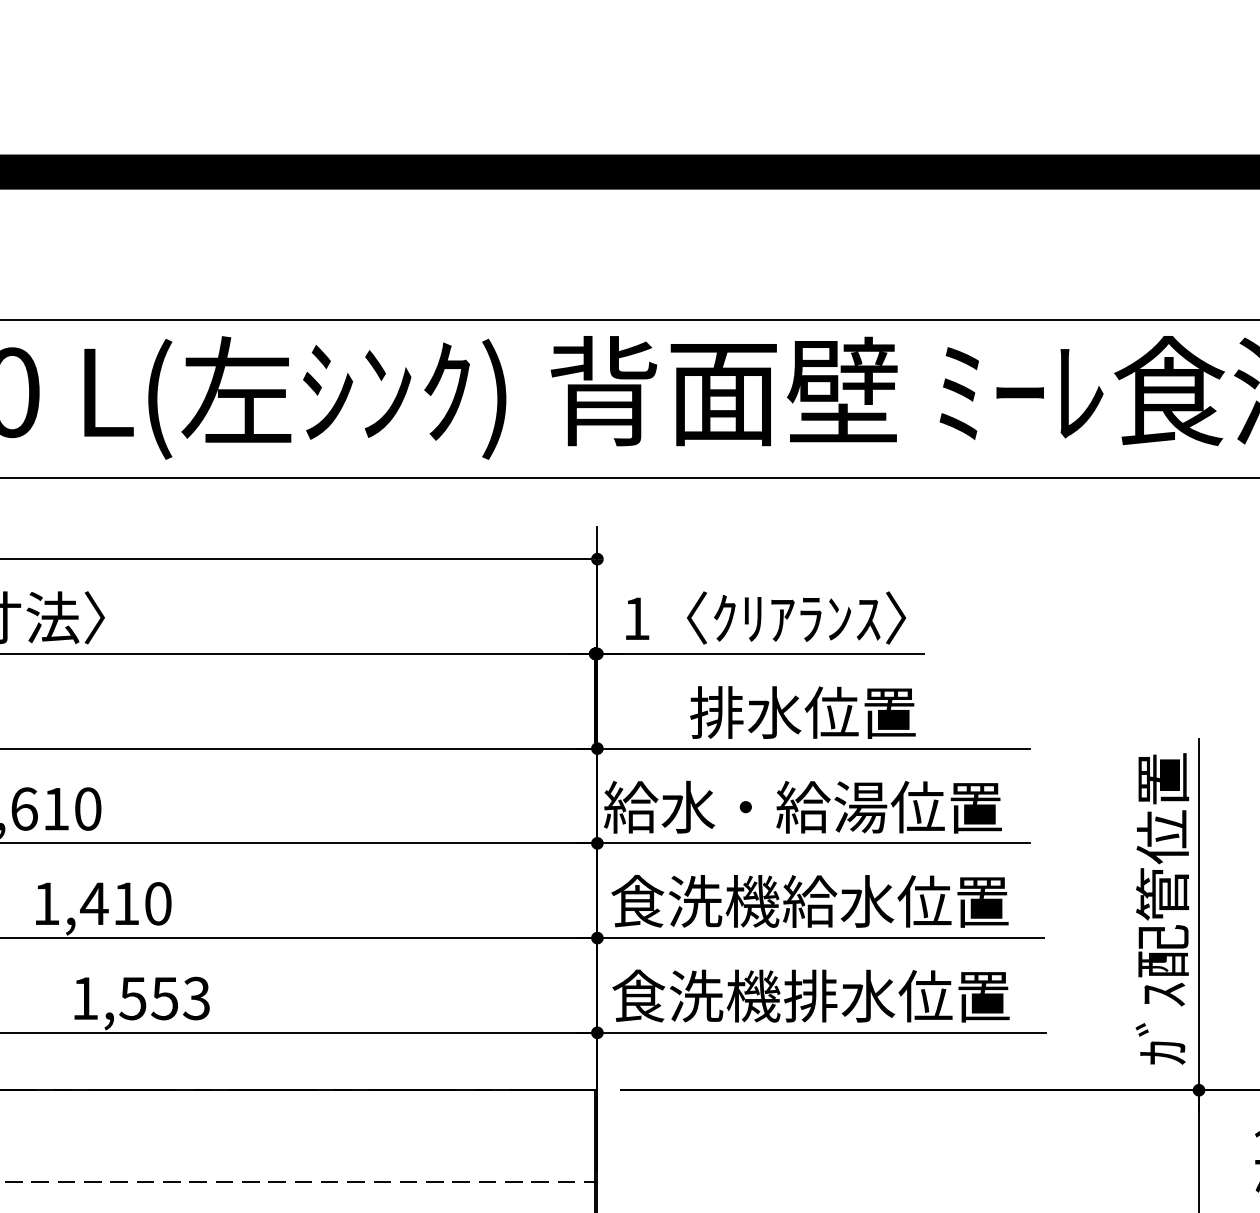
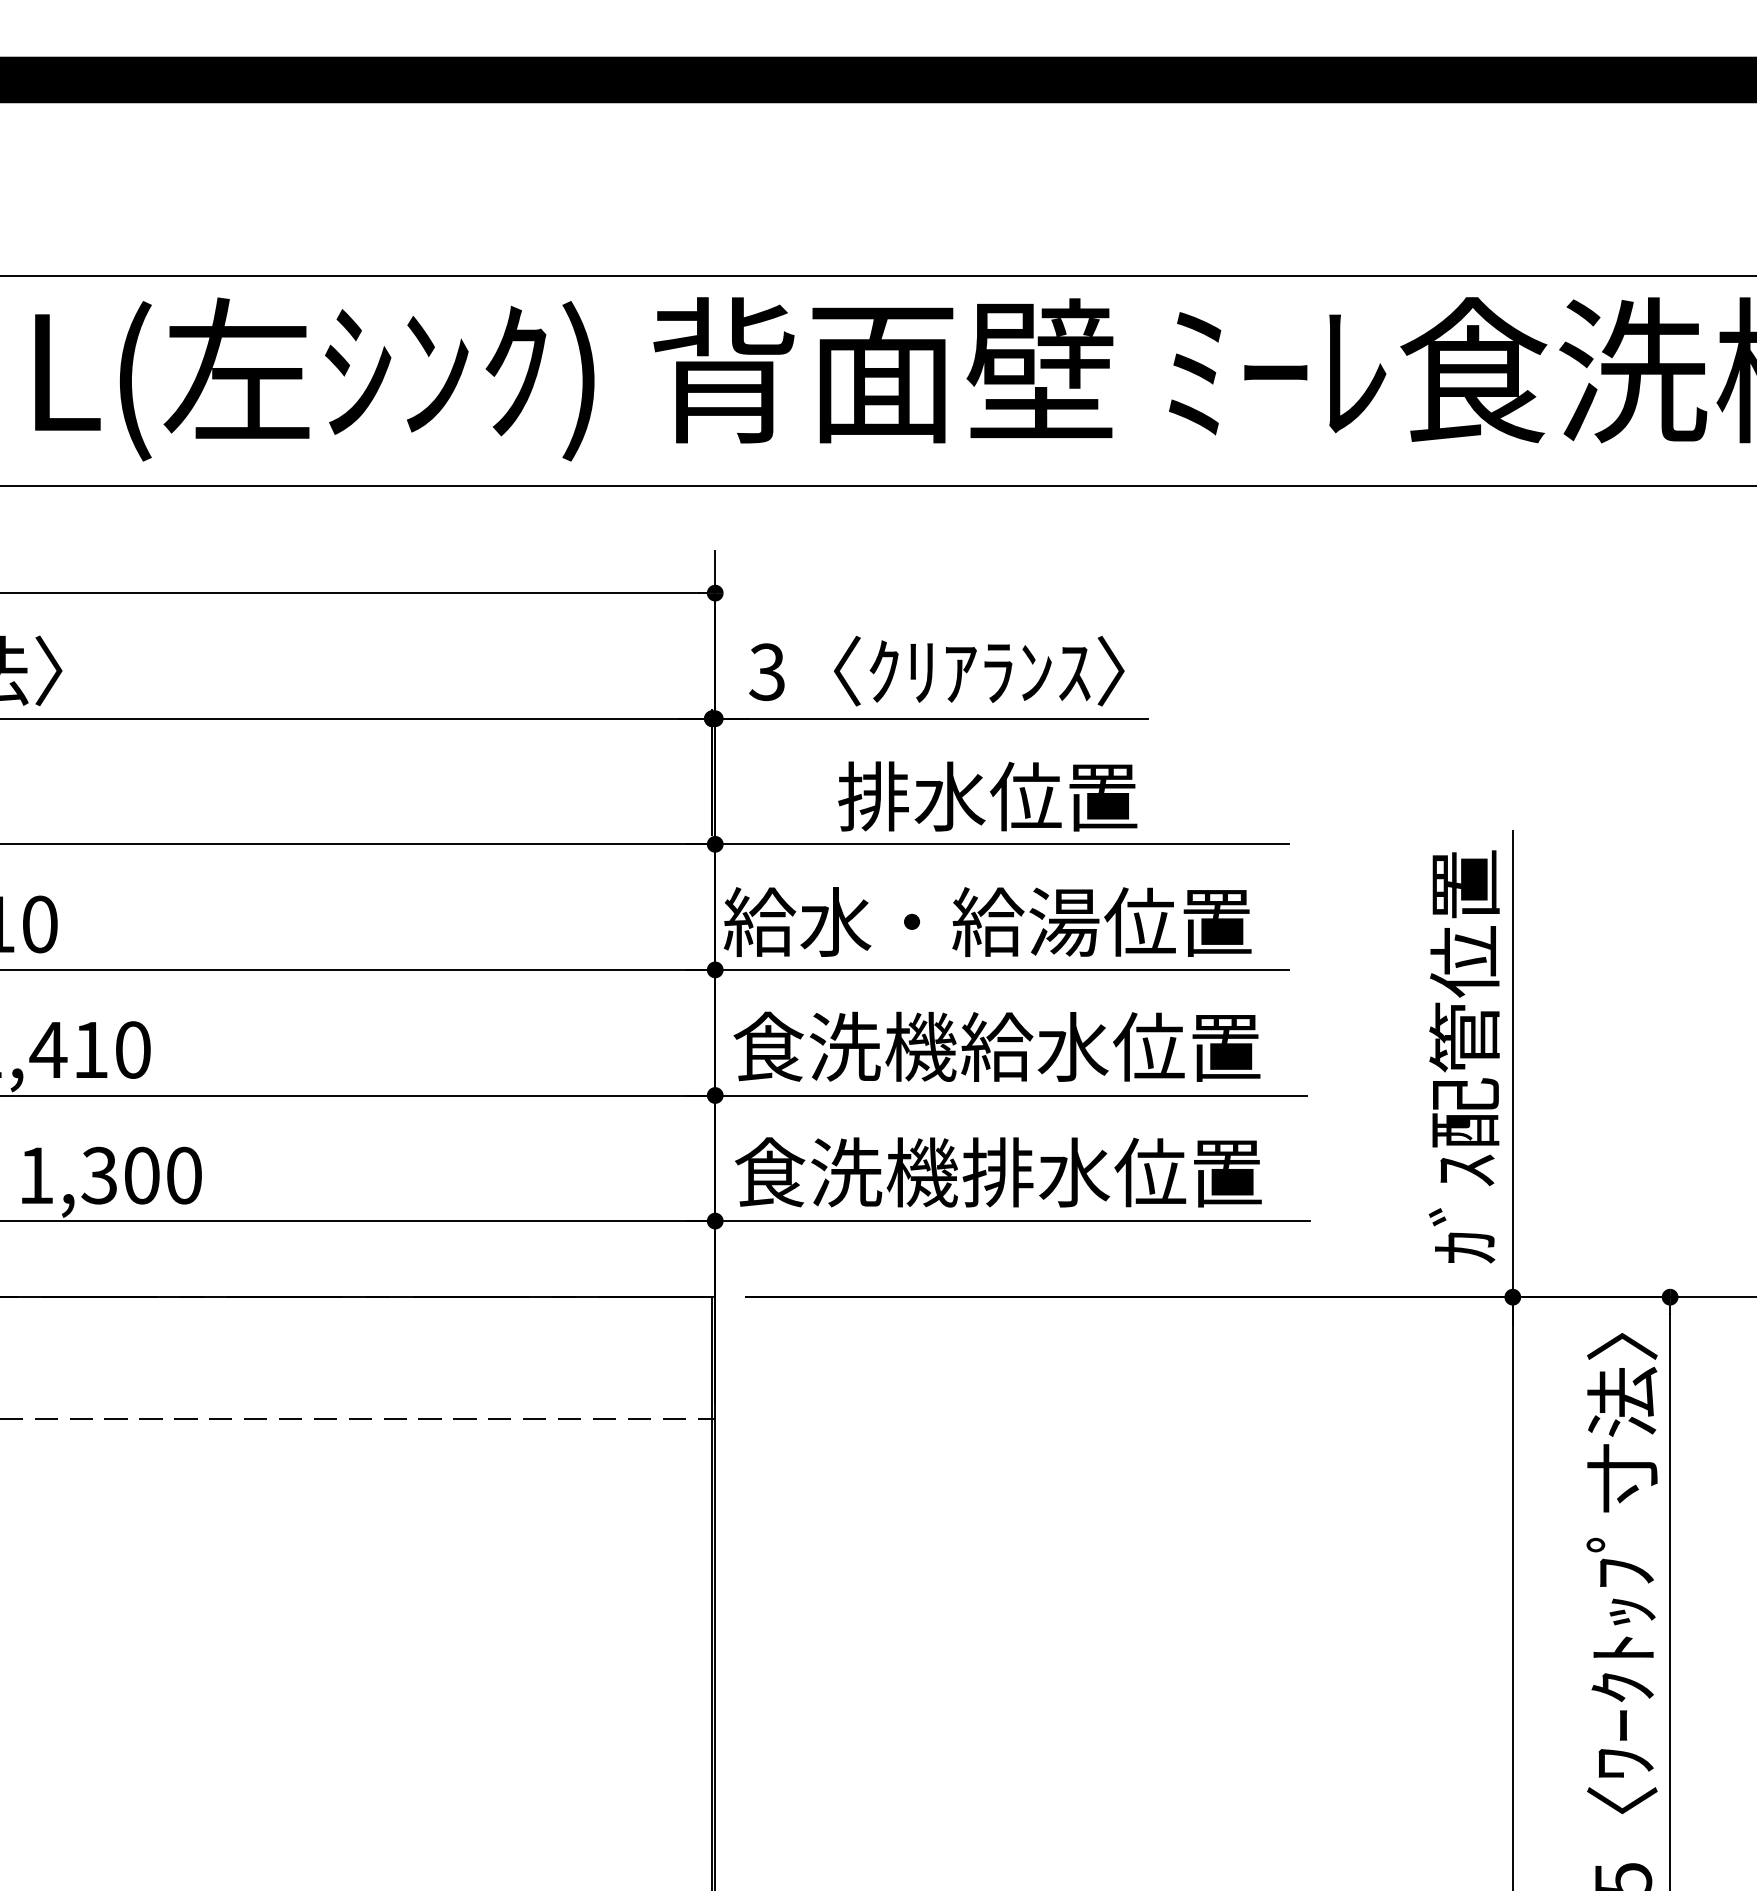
text: (636, 619) -> (766, 672), 1 -> 3
text: (164, 998) -> (141, 1175), 1,553 -> 1,300

